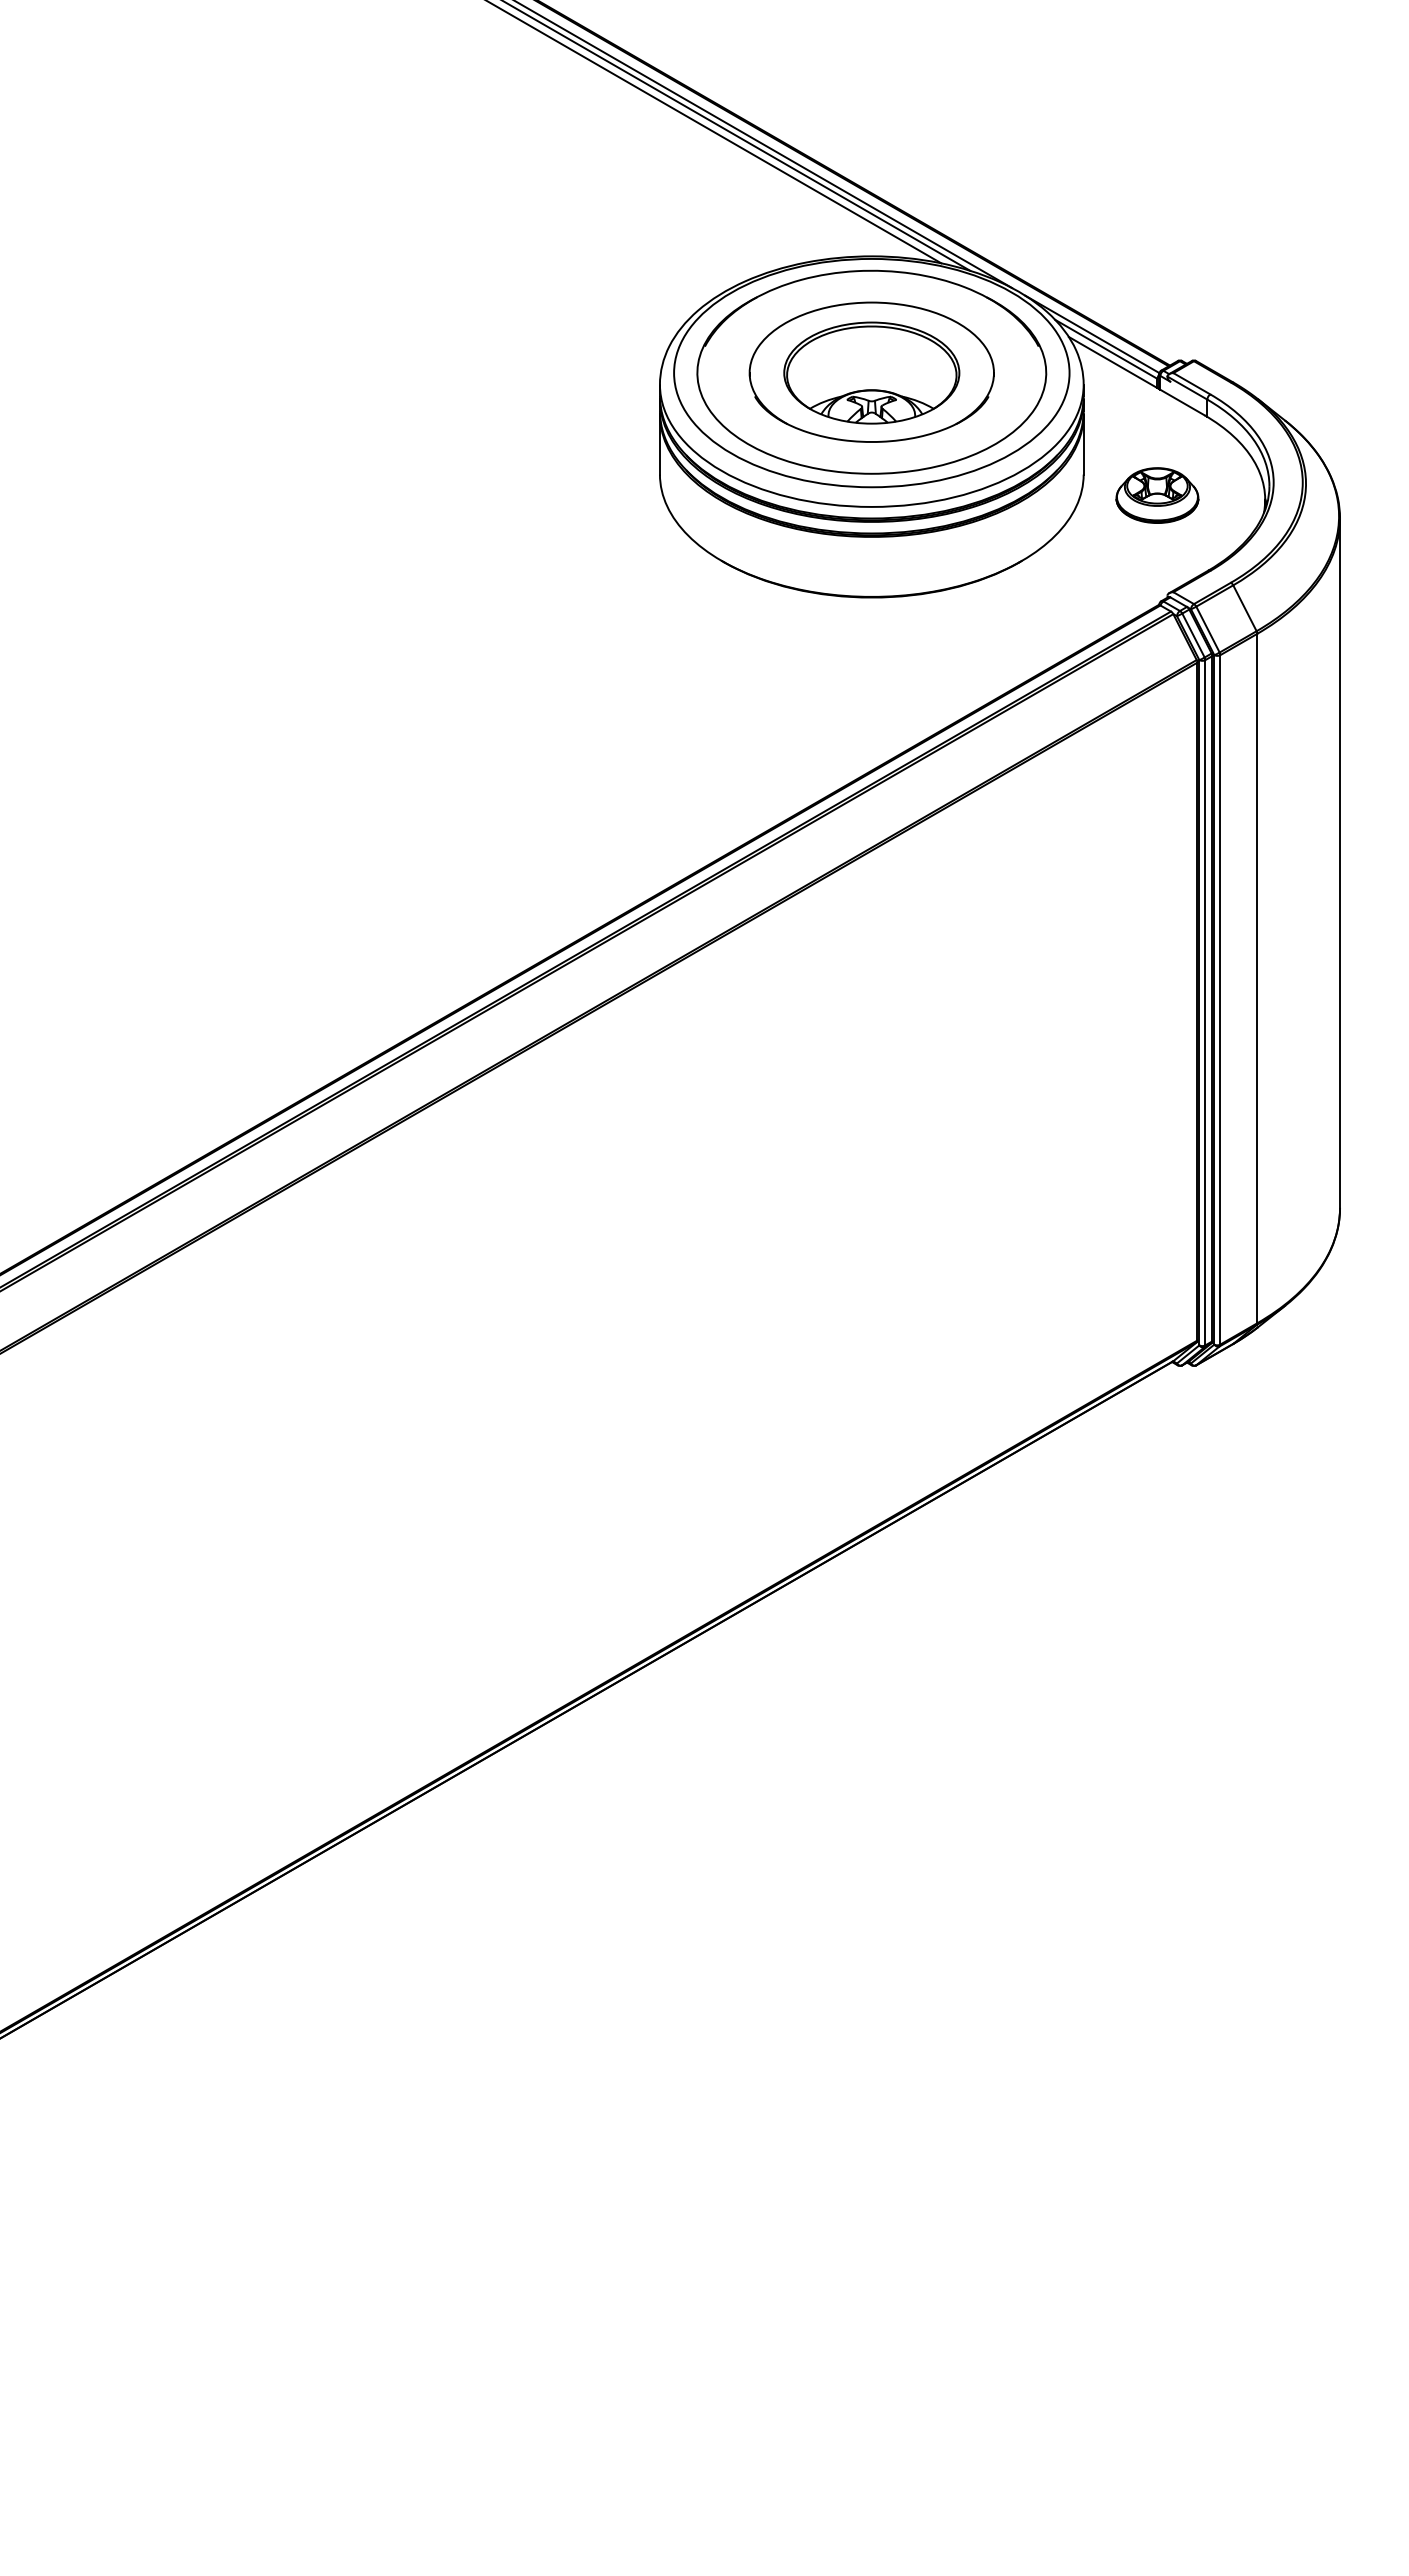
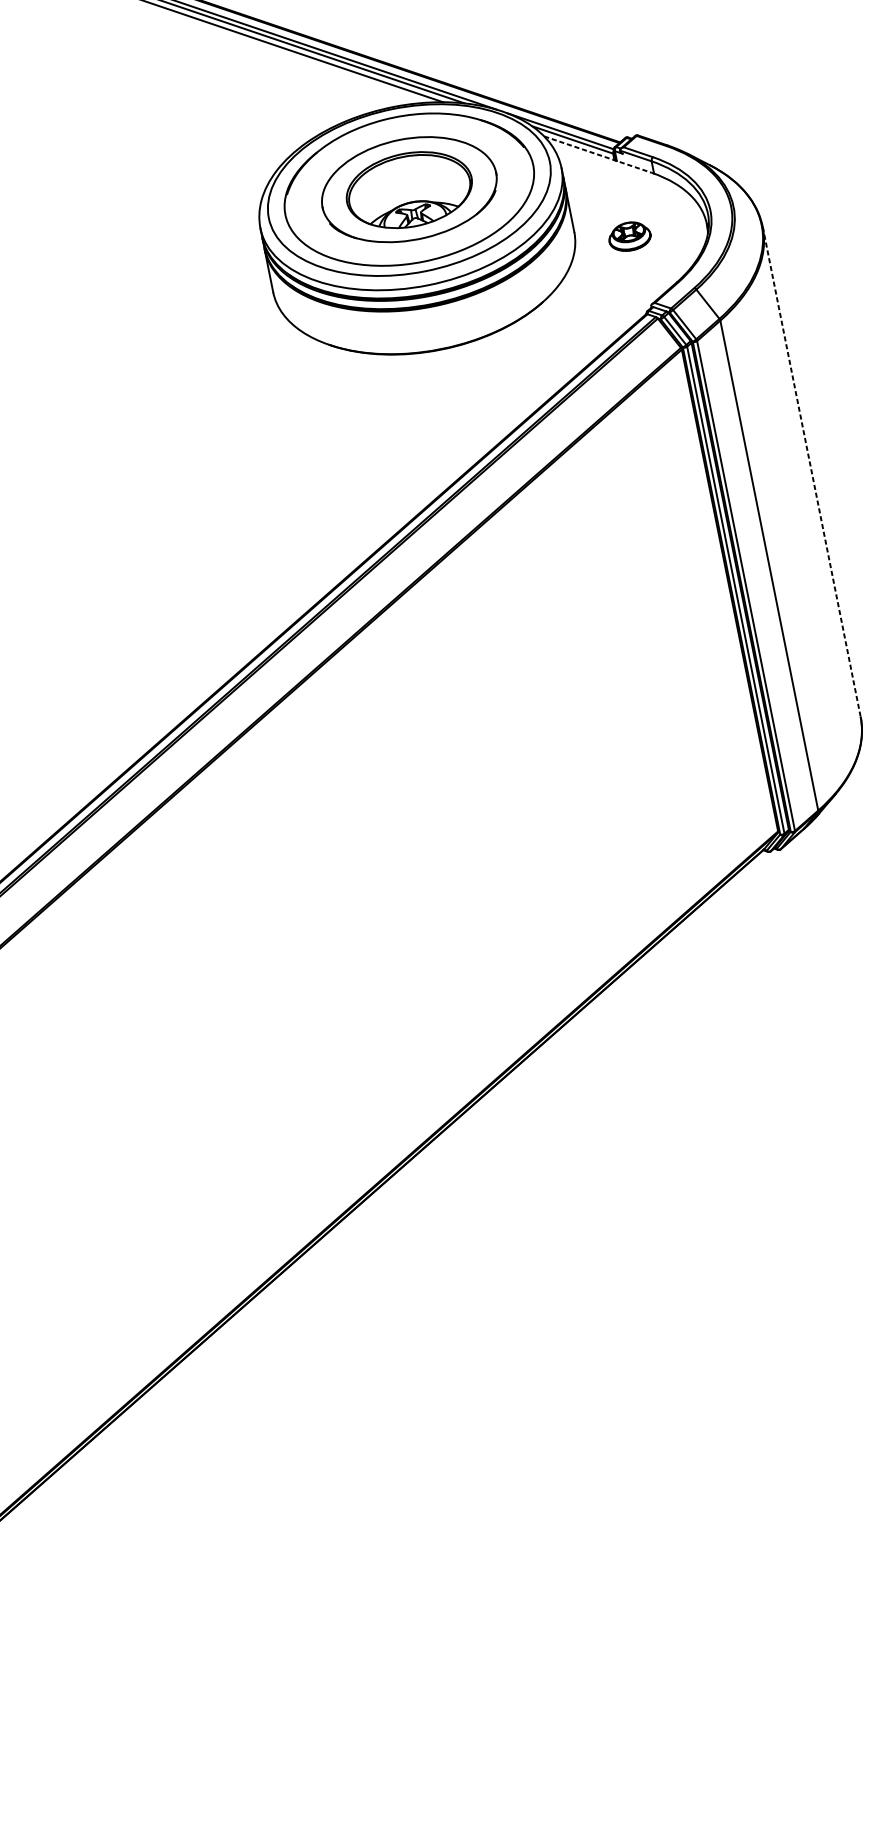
line: (1137, 376) -> (598, 154), solid -> dashed
part: (1157, 495) -> (629, 236), size x0.7
line: (1340, 863) -> (812, 472), solid -> dashed

